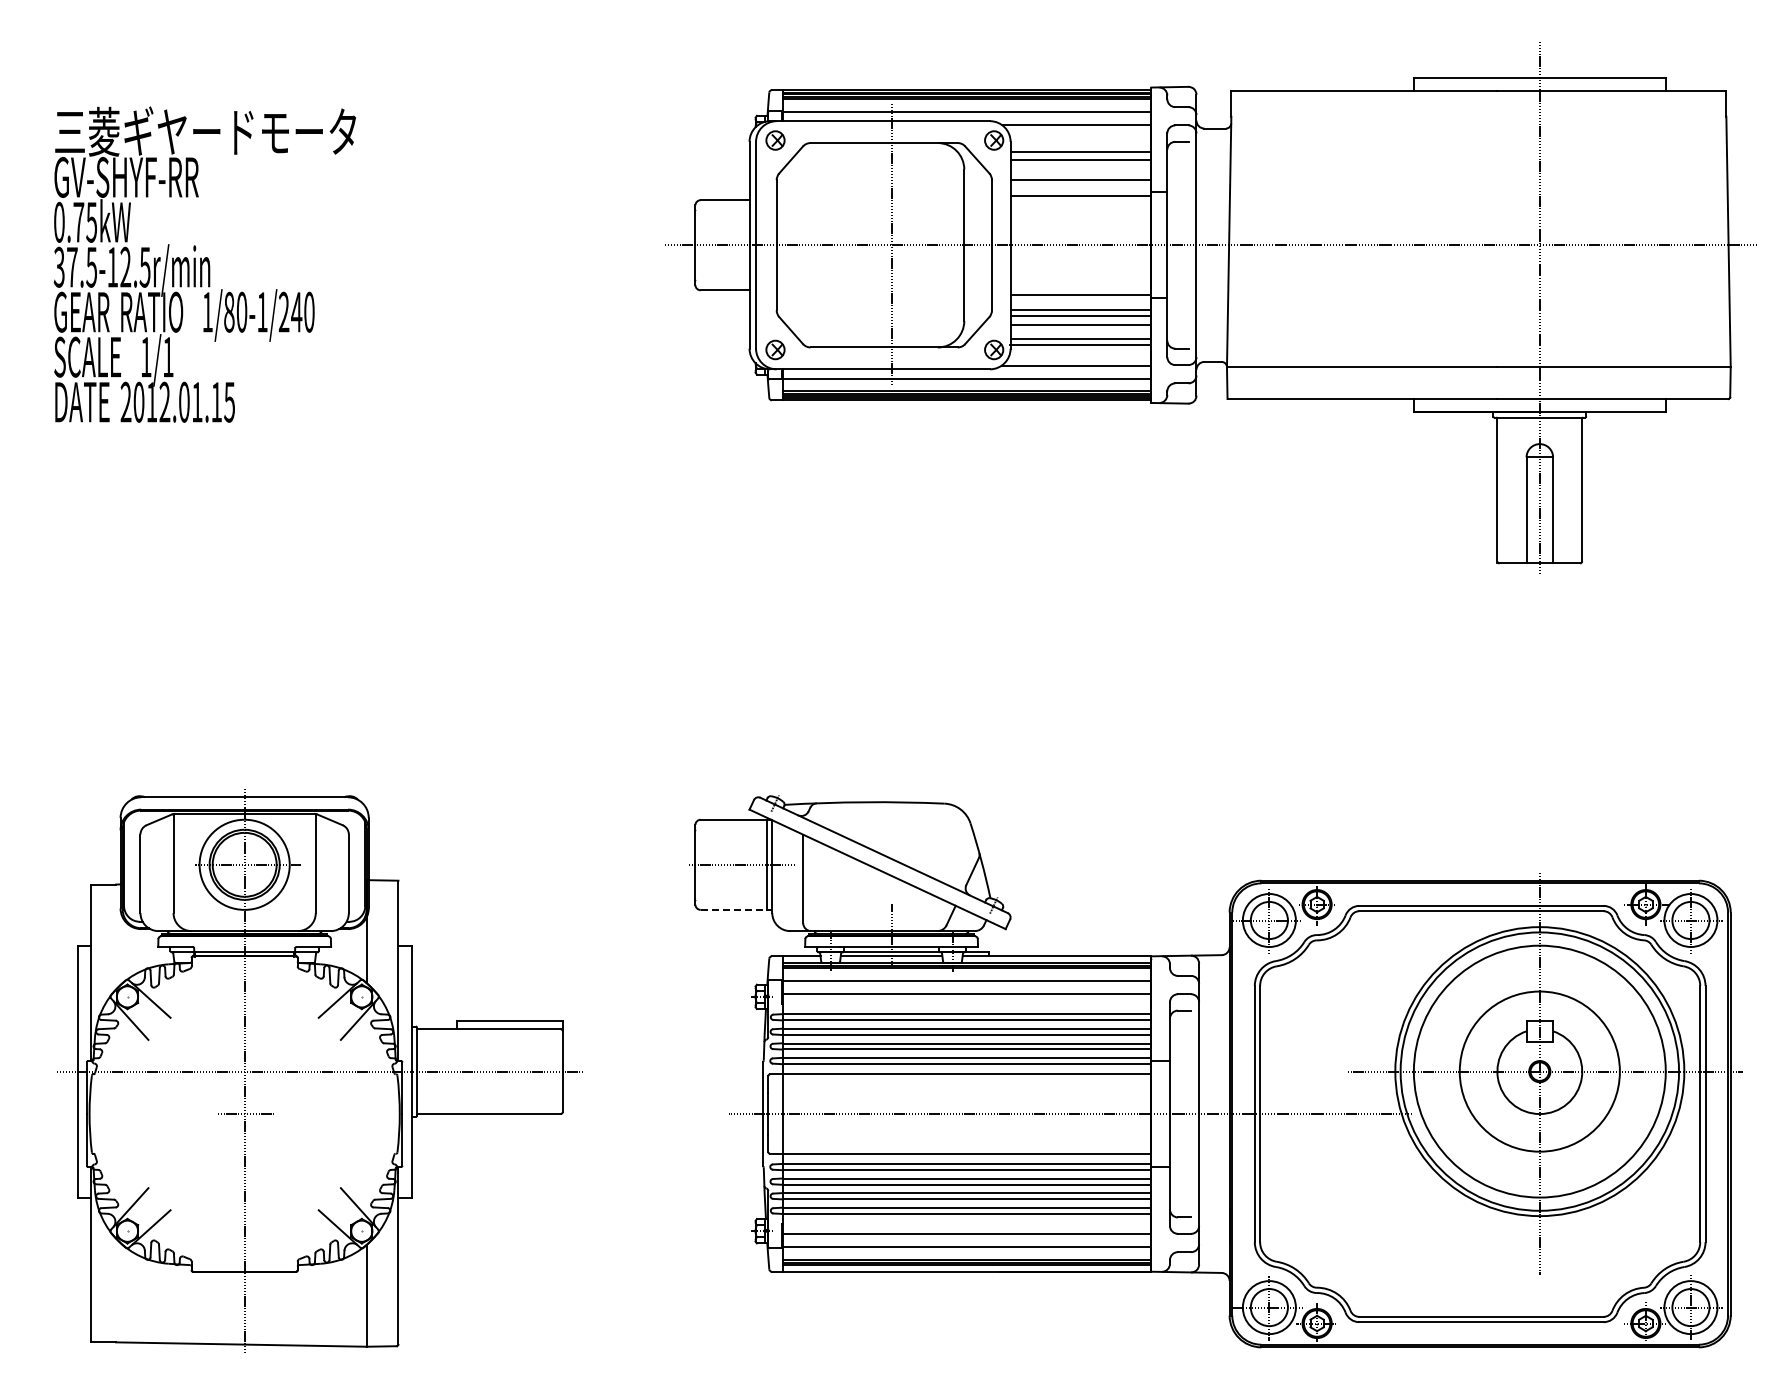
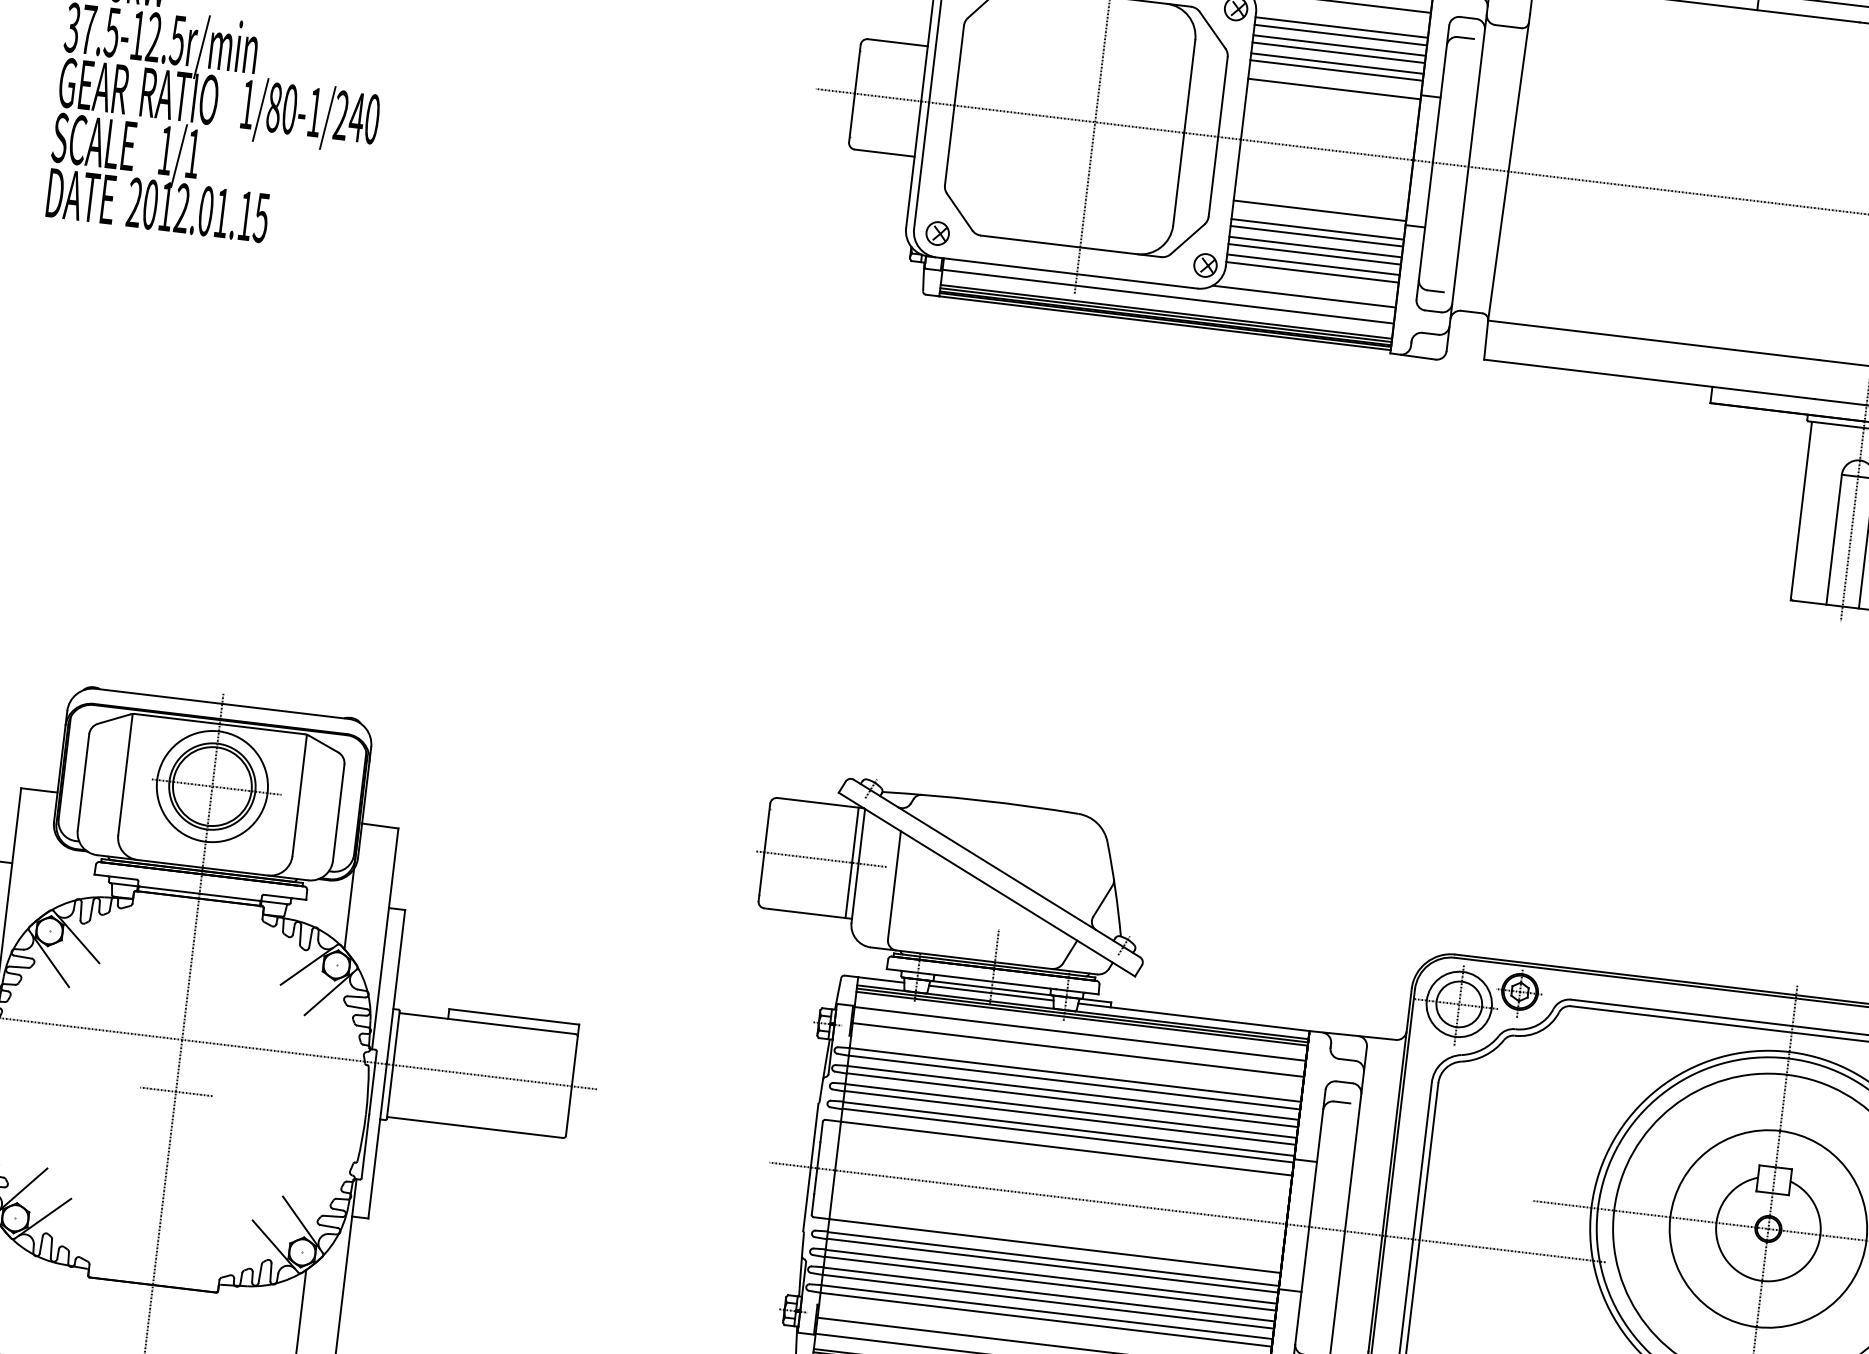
line: (1080, 145) -> (1341, 27), added
line: (1080, 165) -> (1338, 52), added
line: (1080, 174) -> (1336, 63), added
line: (1080, 330) -> (1314, 254), added
line: (736, 909) -> (808, 913), dashed -> solid

